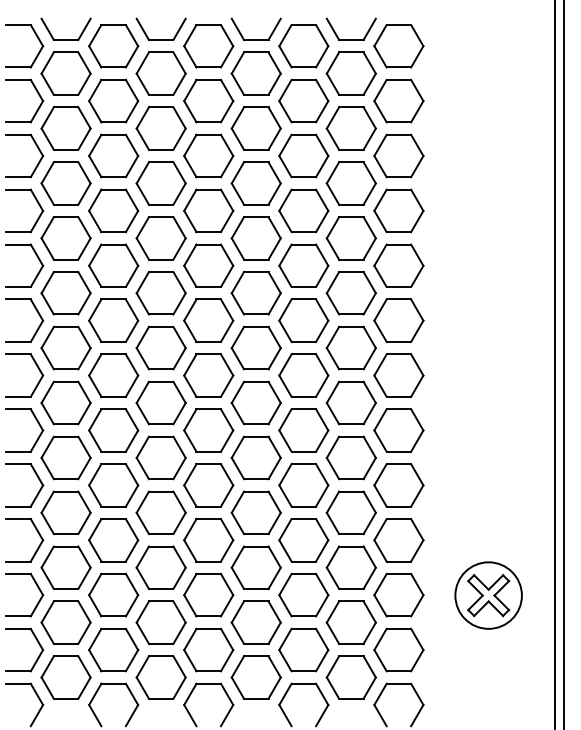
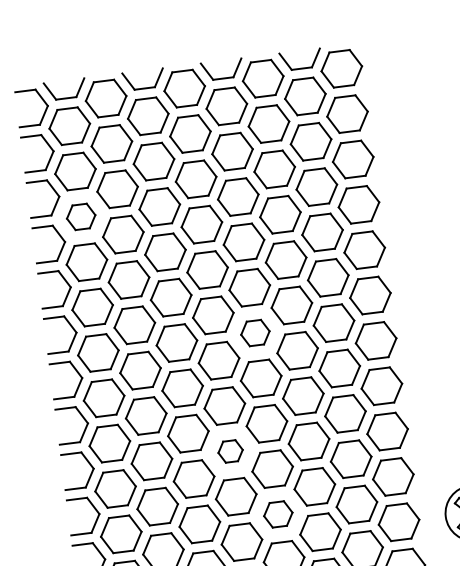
part: (65, 183) -> (80, 217), size x0.7
part: (255, 347) -> (254, 332), size x0.7
part: (208, 485) -> (230, 451), size x0.6
part: (255, 567) -> (277, 514), size x0.7

